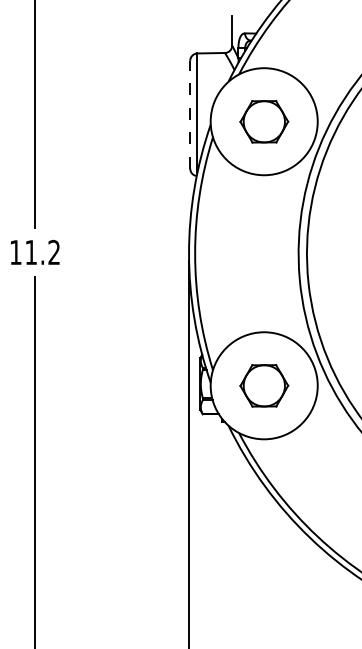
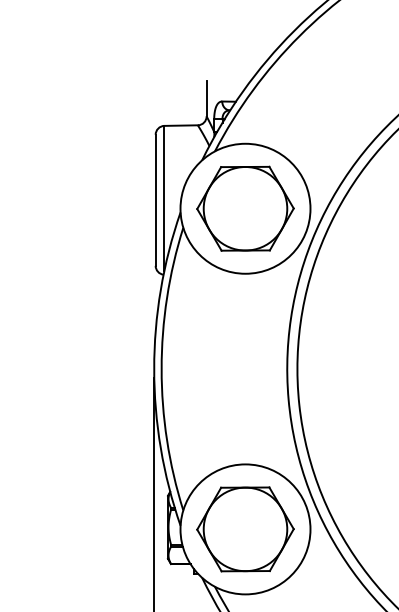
line: (190, 114) -> (155, 200), dashed -> solid
part: (264, 121) -> (245, 208), size x1.67
part: (264, 385) -> (245, 529), size x1.67

